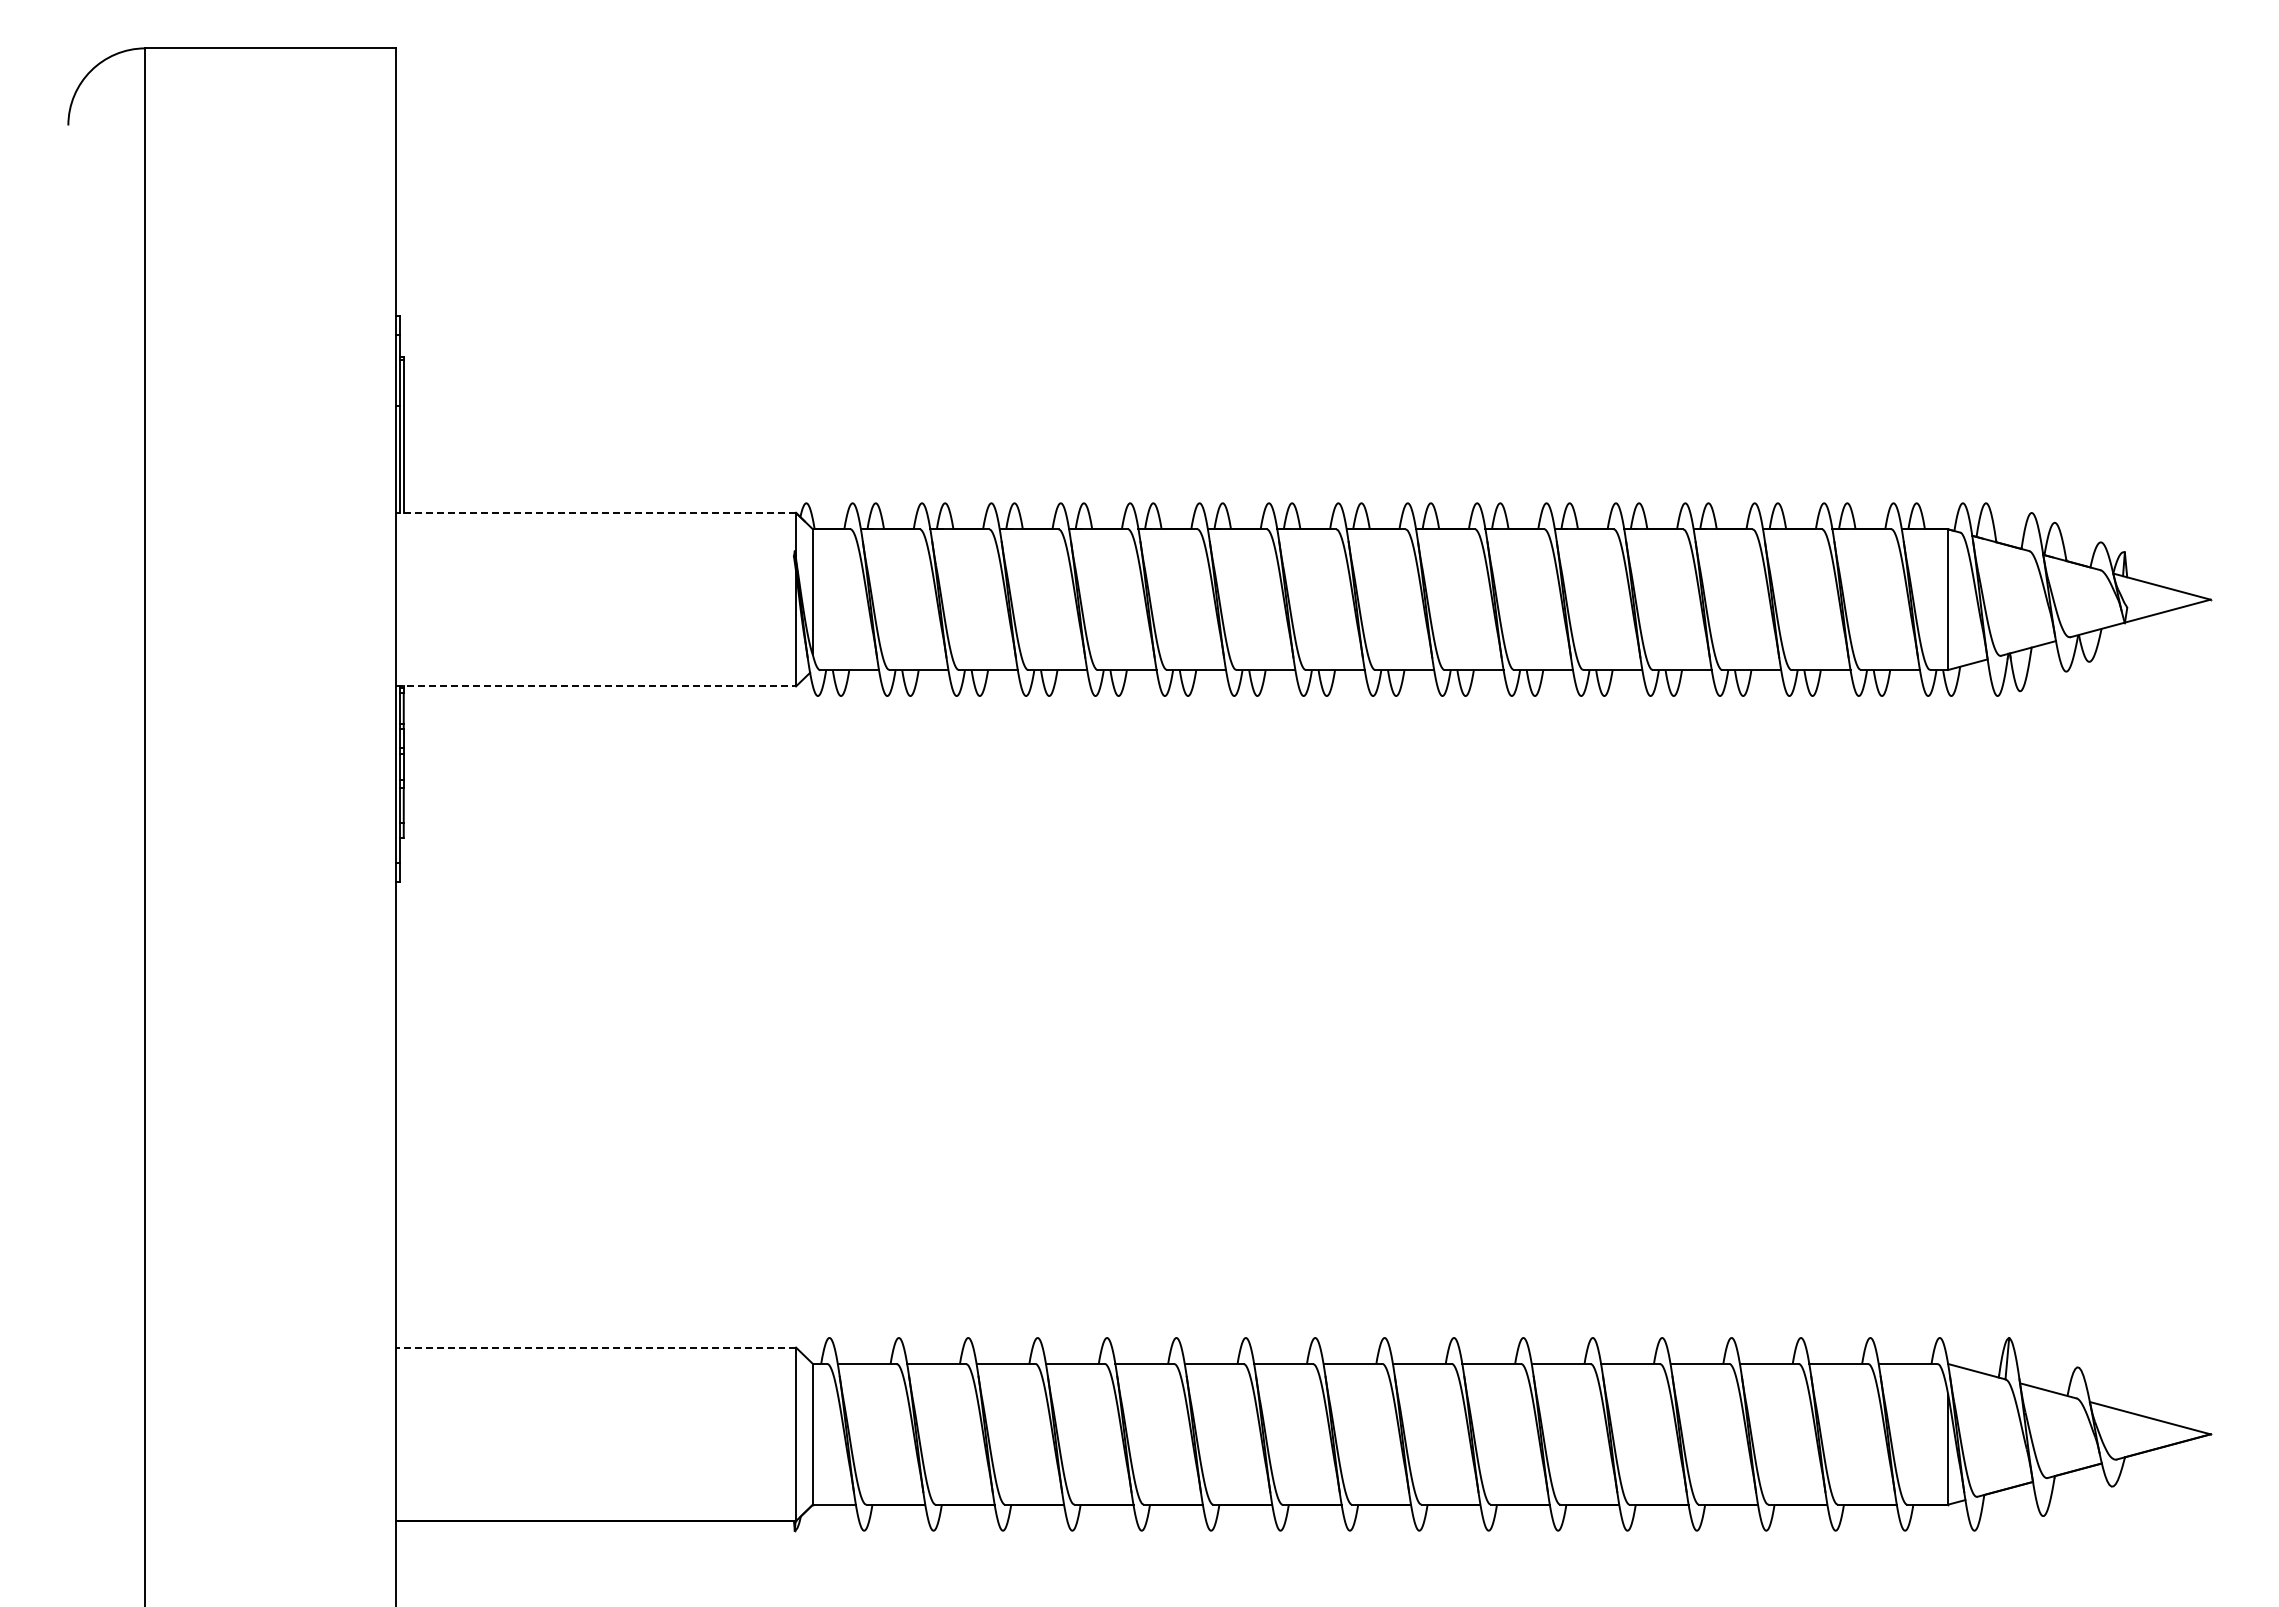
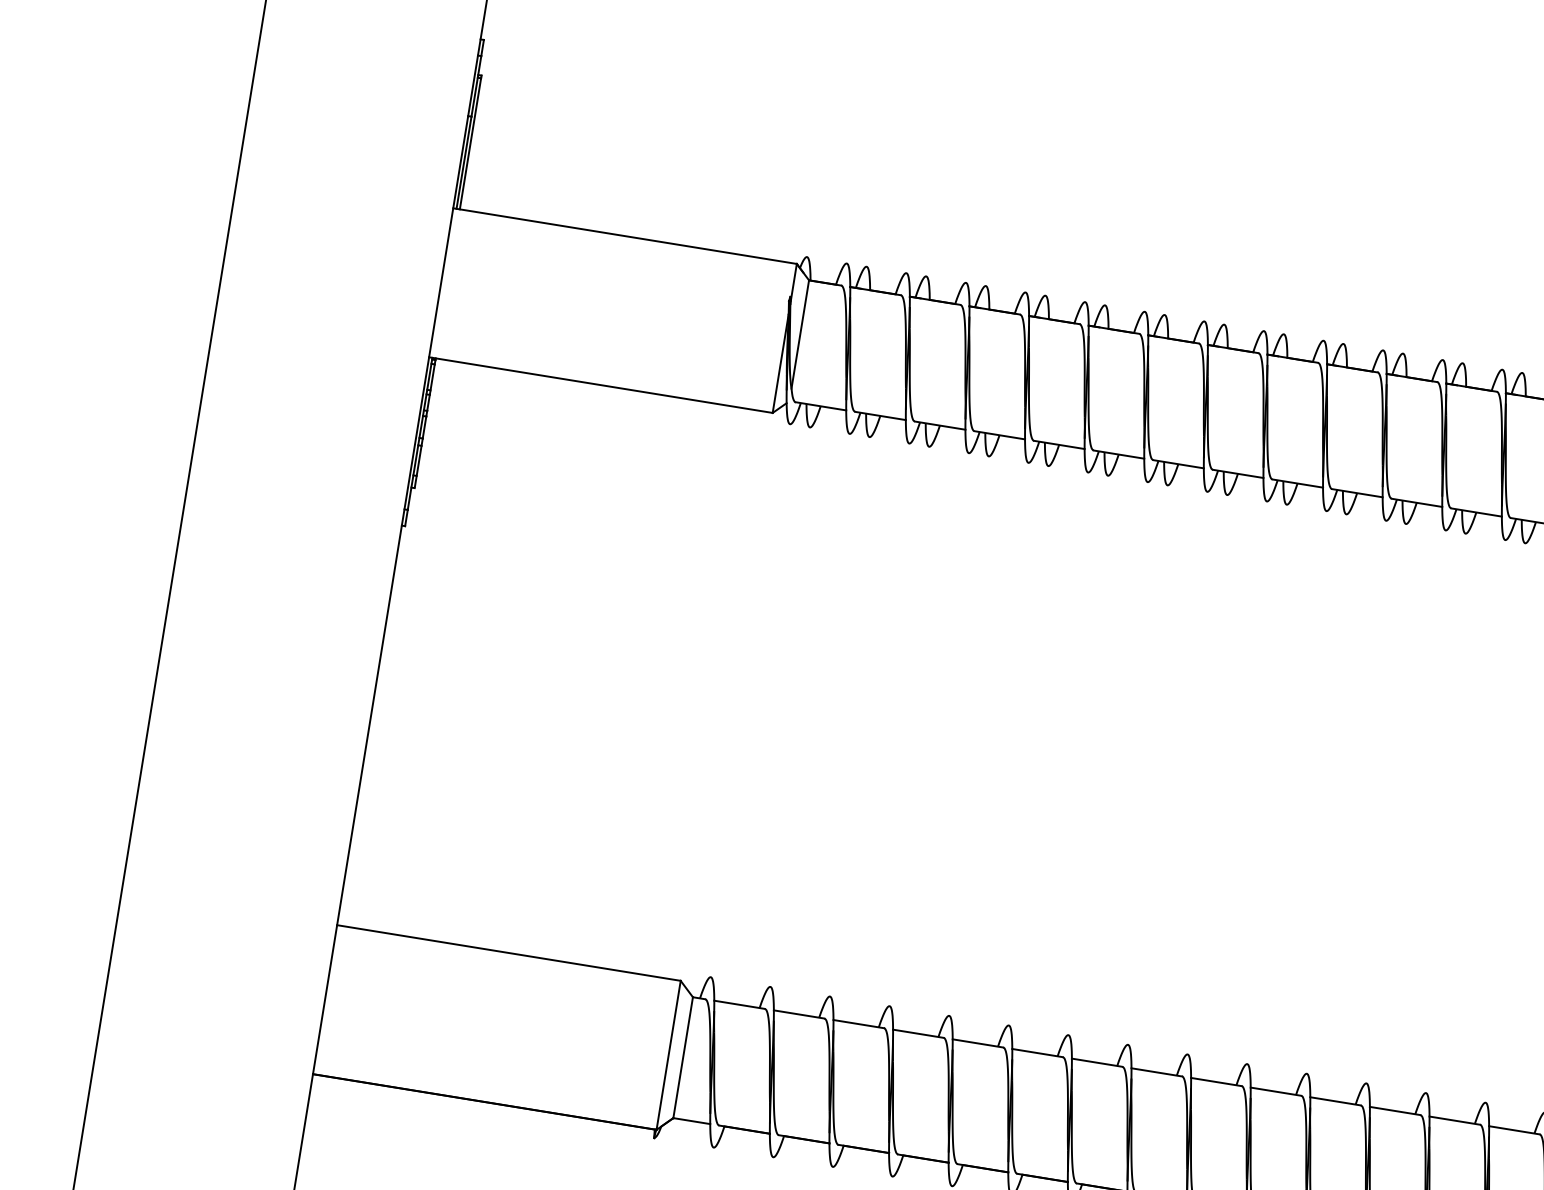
line: (595, 512) -> (624, 235), dashed -> solid
line: (596, 686) -> (601, 385), dashed -> solid
line: (595, 1347) -> (508, 952), dashed -> solid

